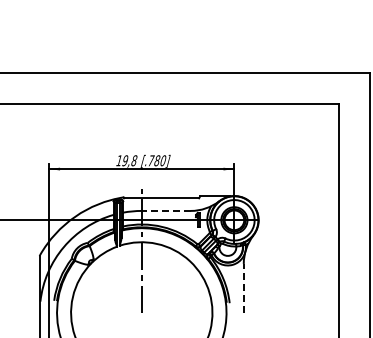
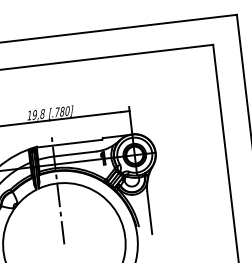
line: (165, 210) -> (74, 153), dashed -> solid
line: (243, 287) -> (149, 212), dashed -> solid

